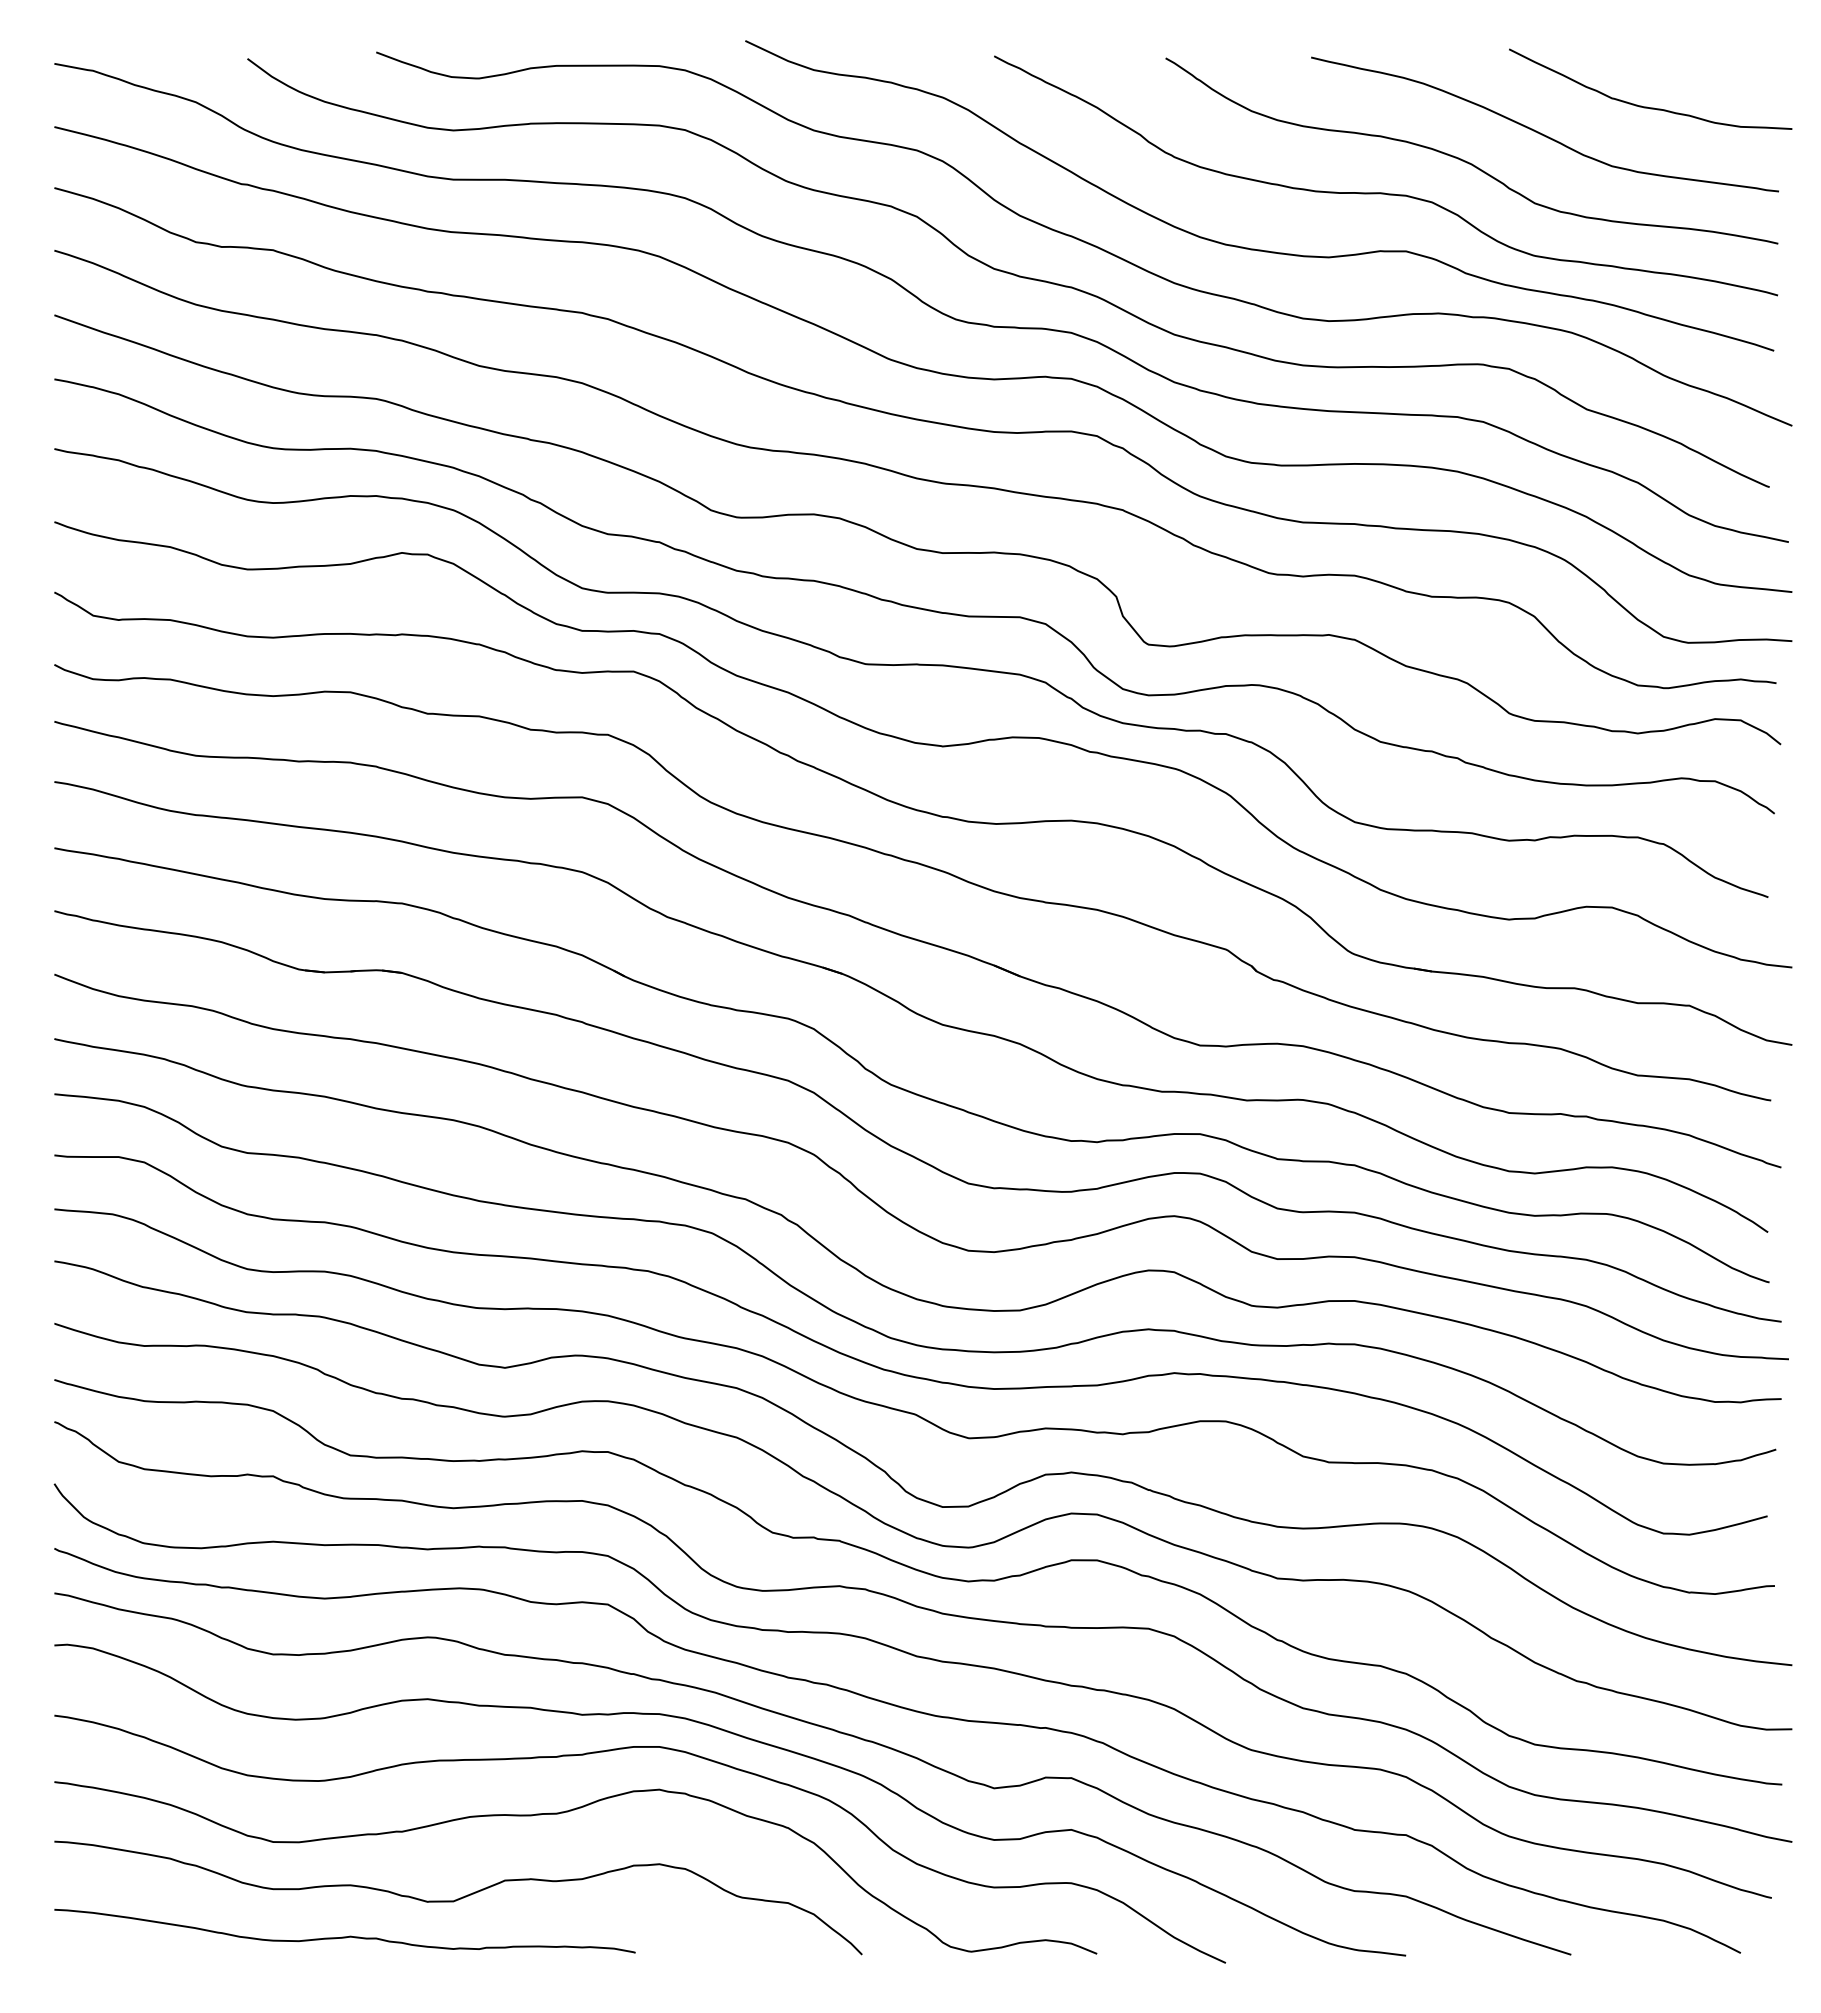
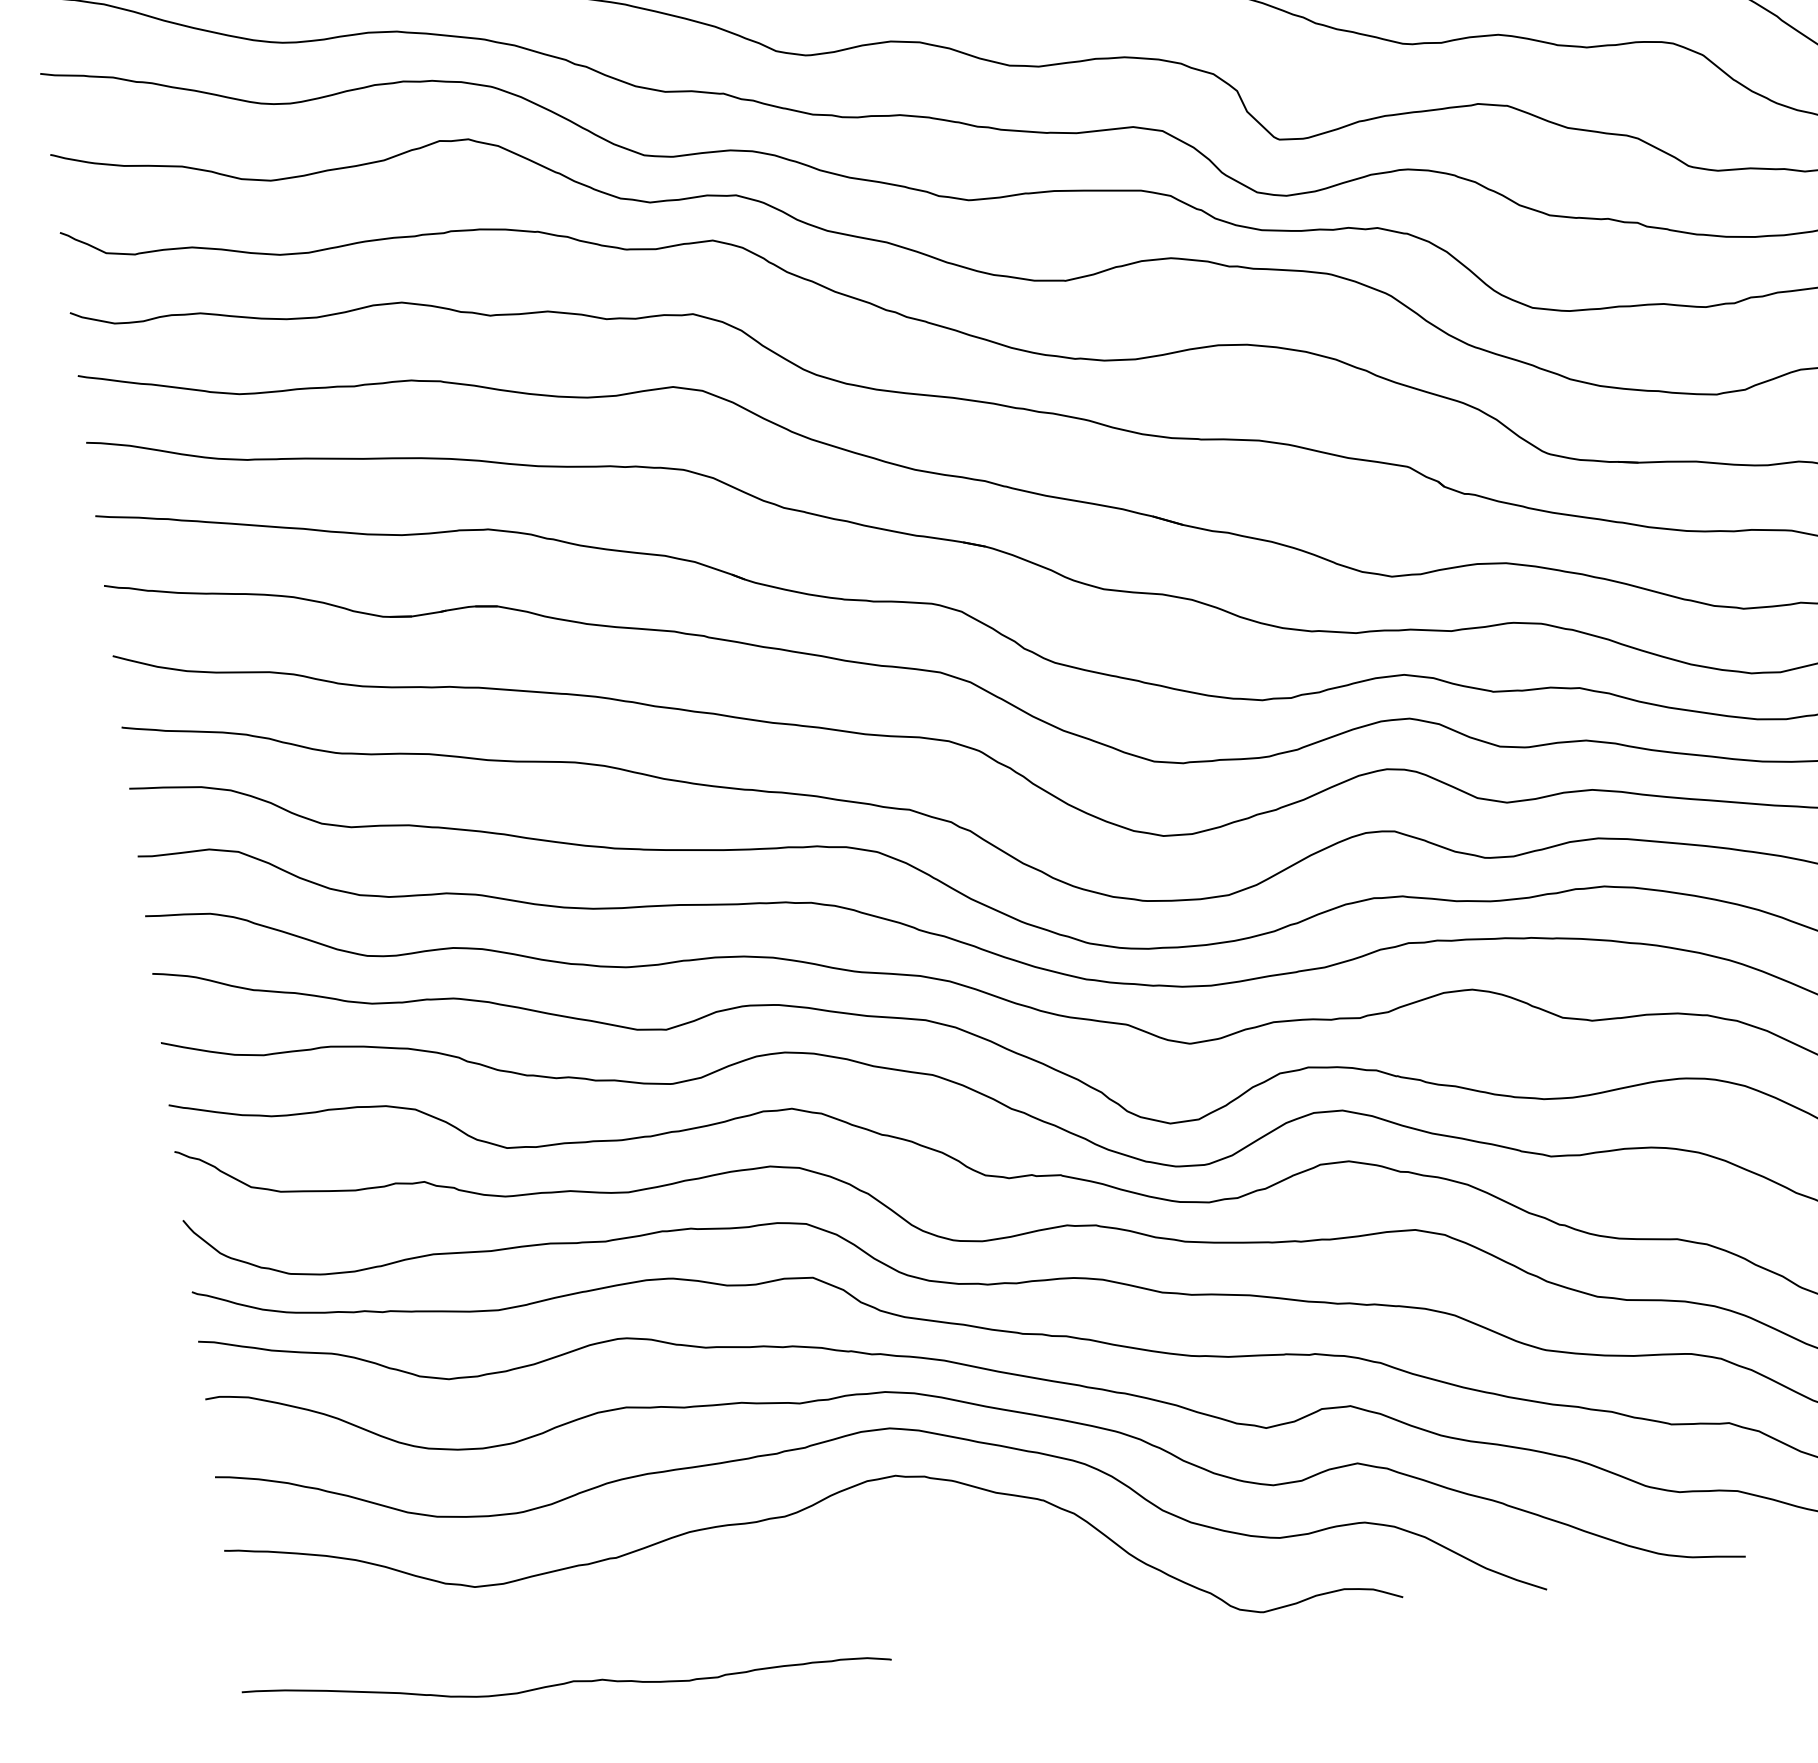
curve: (458, 1898) -> (687, 1624), removed

